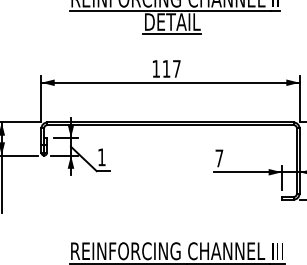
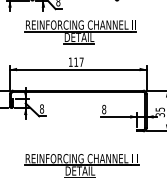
text: (102, 156) -> (42, 108), 1 -> 8
text: (219, 158) -> (104, 109), 7 -> 8

